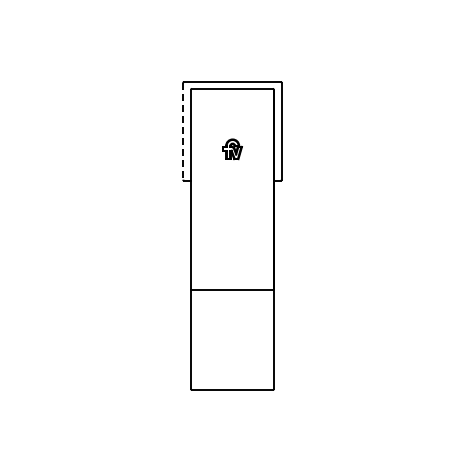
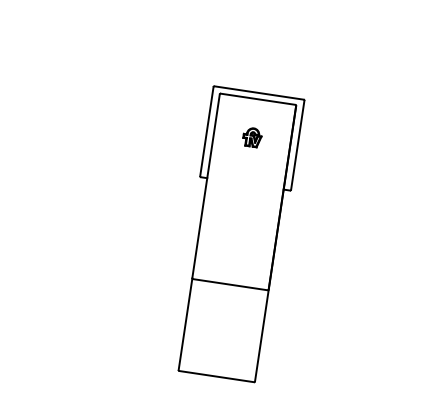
line: (183, 131) -> (207, 131), dashed -> solid
part: (232, 149) -> (252, 137), moved

